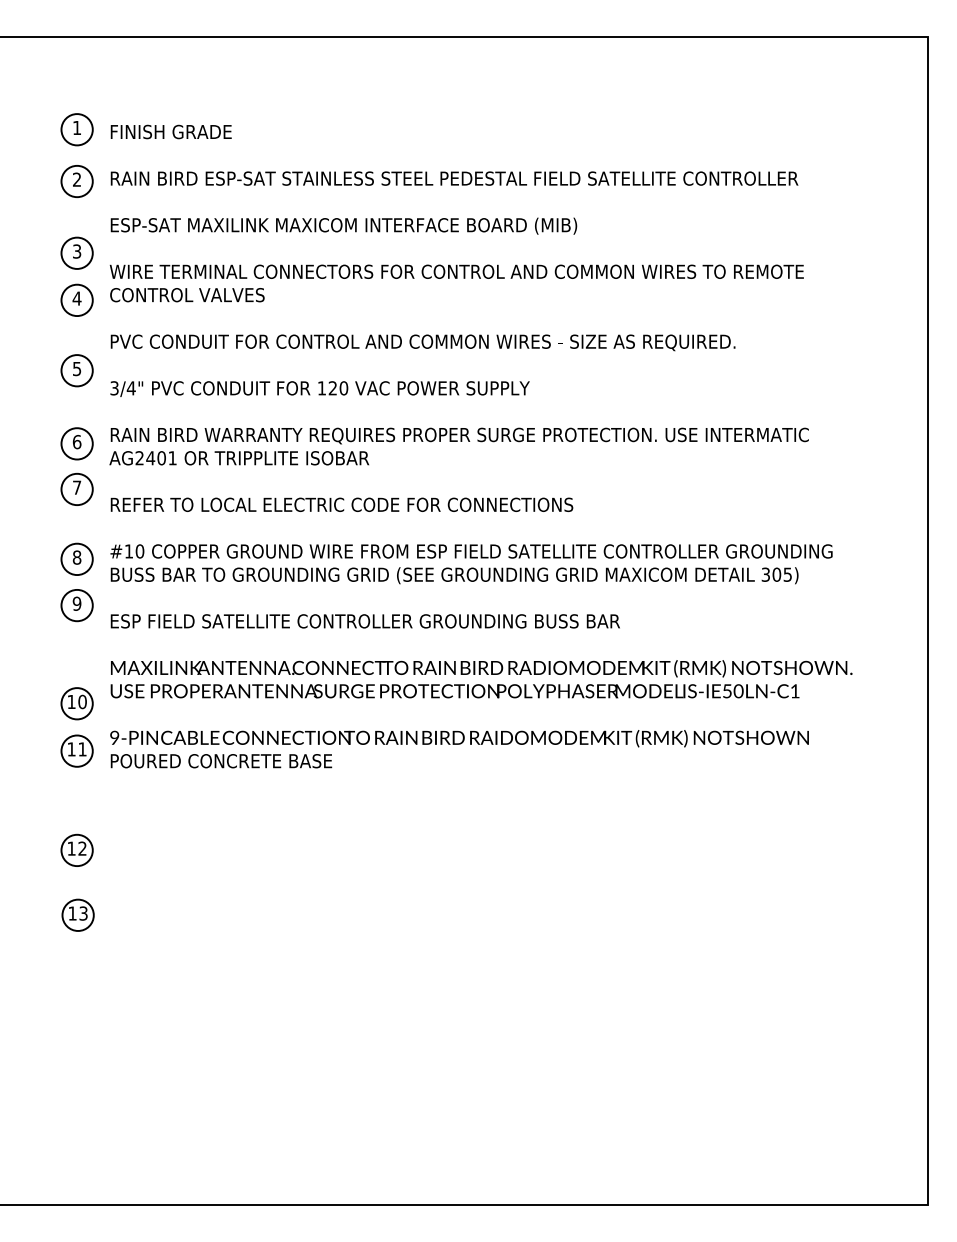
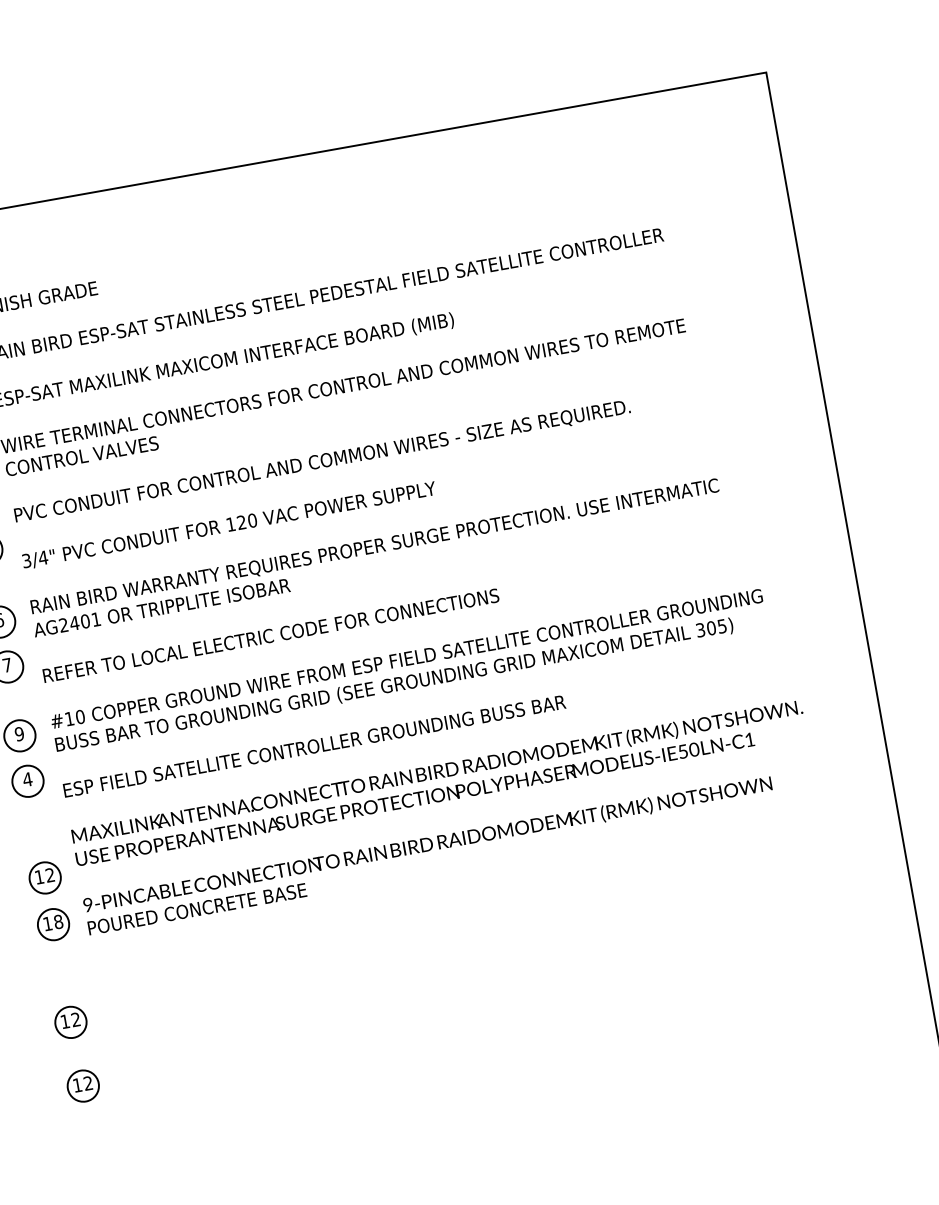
text: (76, 557) -> (18, 734), 8 -> 9
text: (76, 603) -> (27, 779), 9 -> 4
text: (82, 701) -> (50, 874), 10 -> 12
text: (82, 749) -> (58, 922), 11 -> 18
text: (83, 913) -> (88, 1083), 13 -> 12

